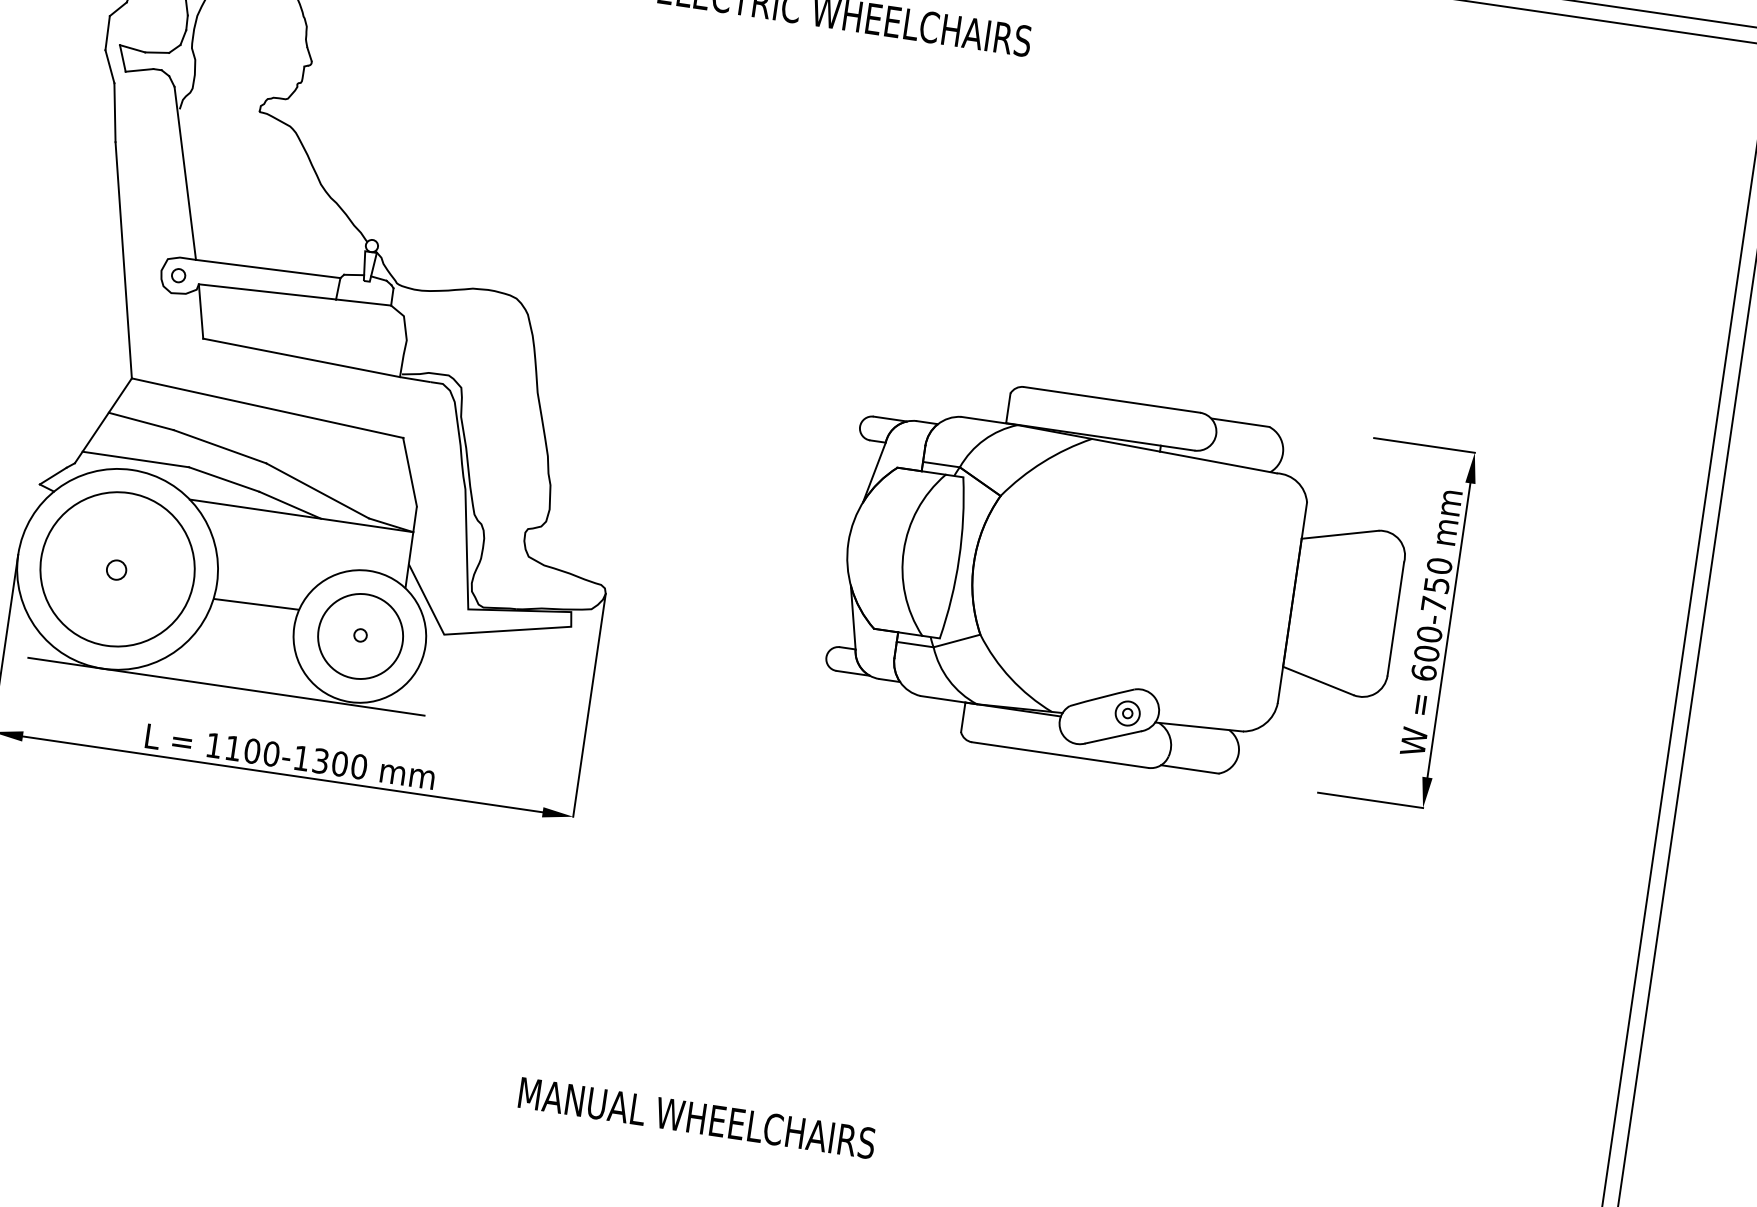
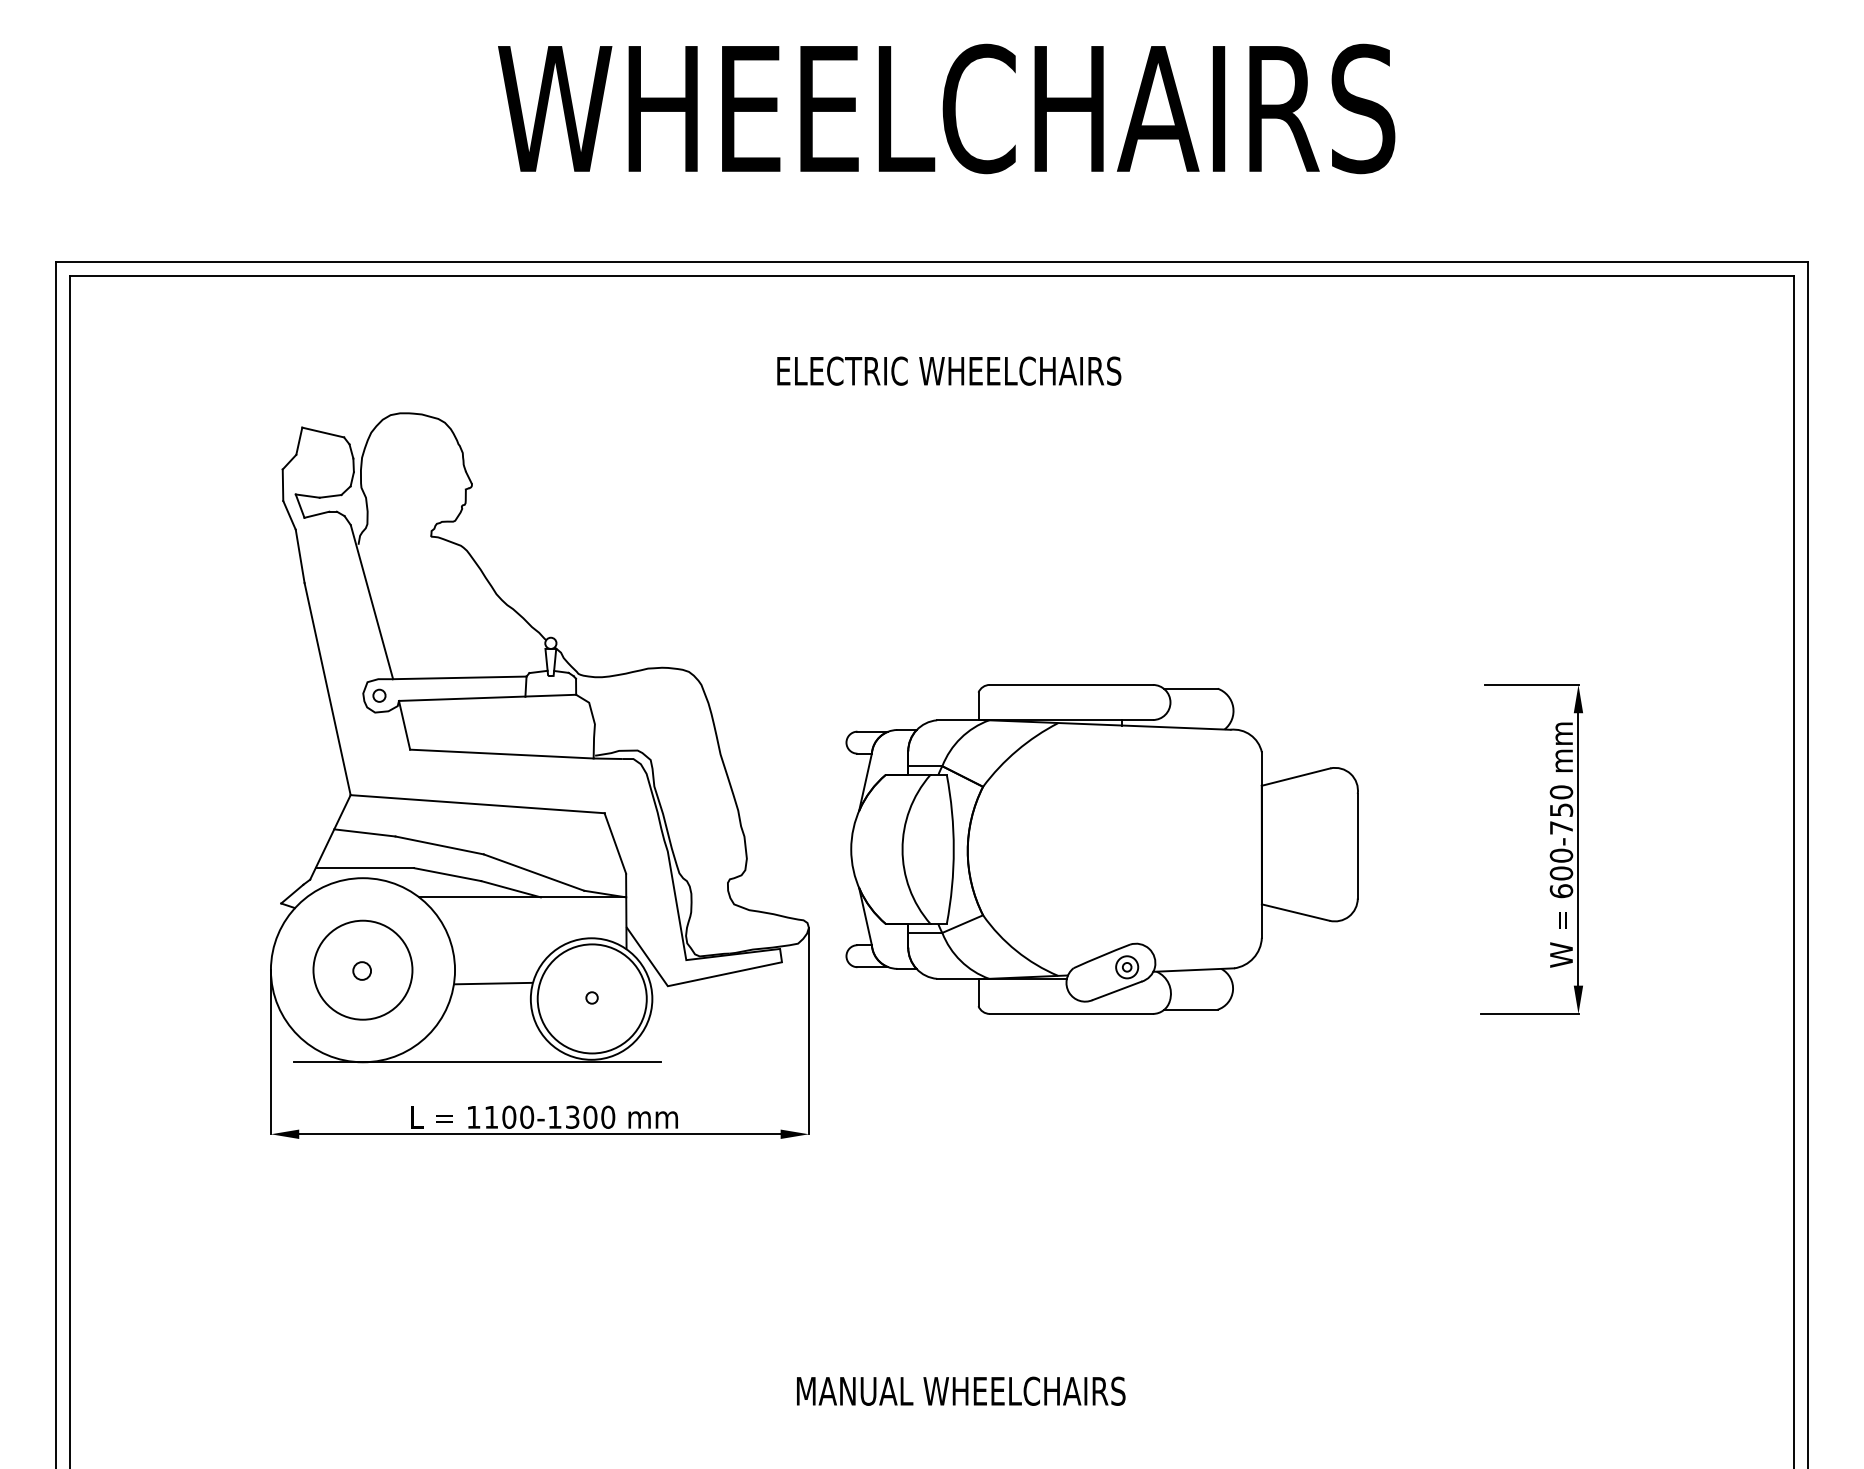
circle: (117, 568) -> (362, 969), size x0.7
part: (1118, 582) -> (1101, 849), moved
circle: (360, 636) -> (592, 998), size x1.4

